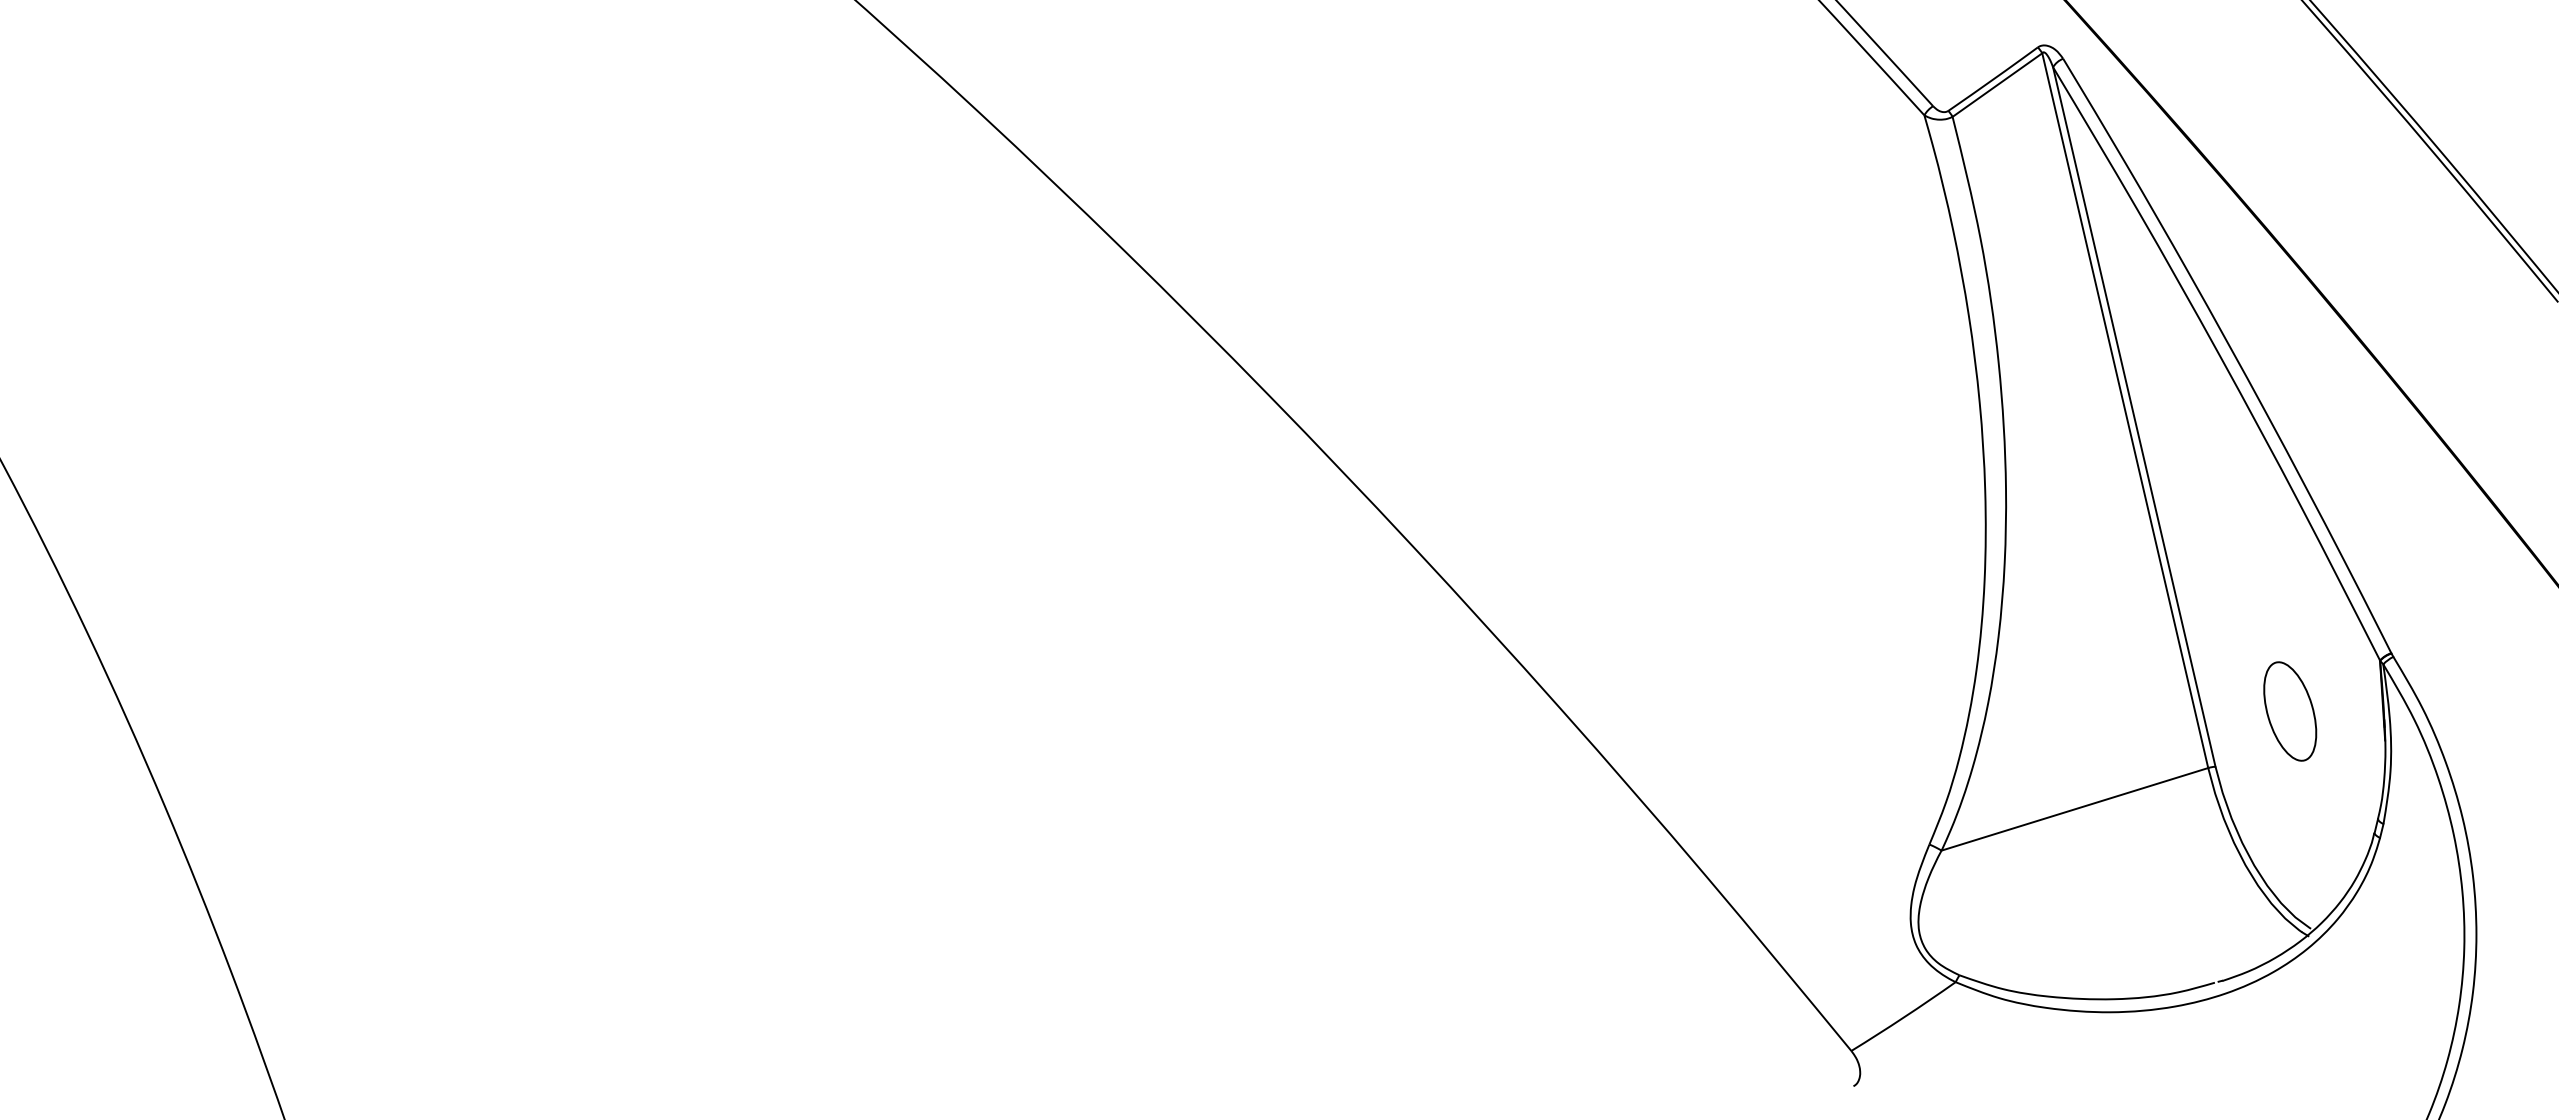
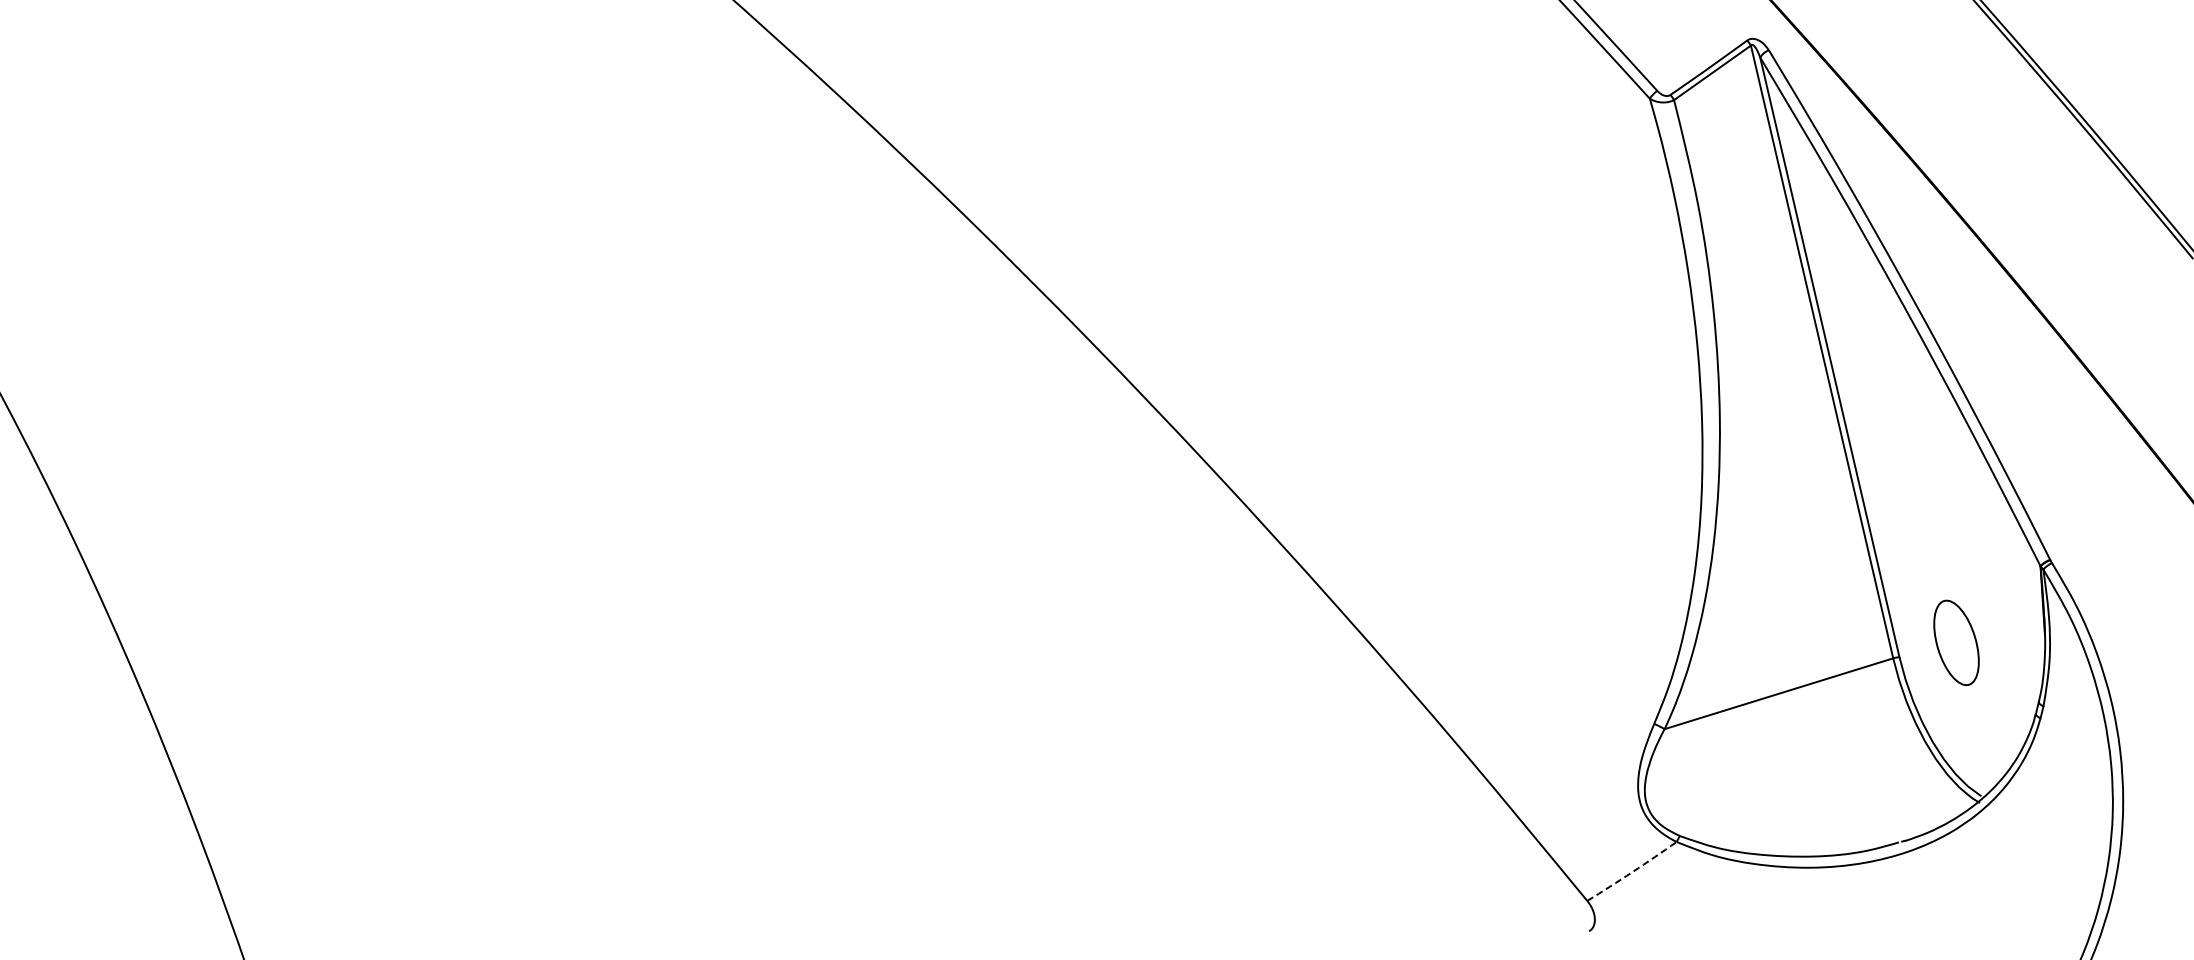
part: (2290, 711) -> (1956, 642), moved
arc: (1904, 1017) -> (1632, 872), solid -> dashed

